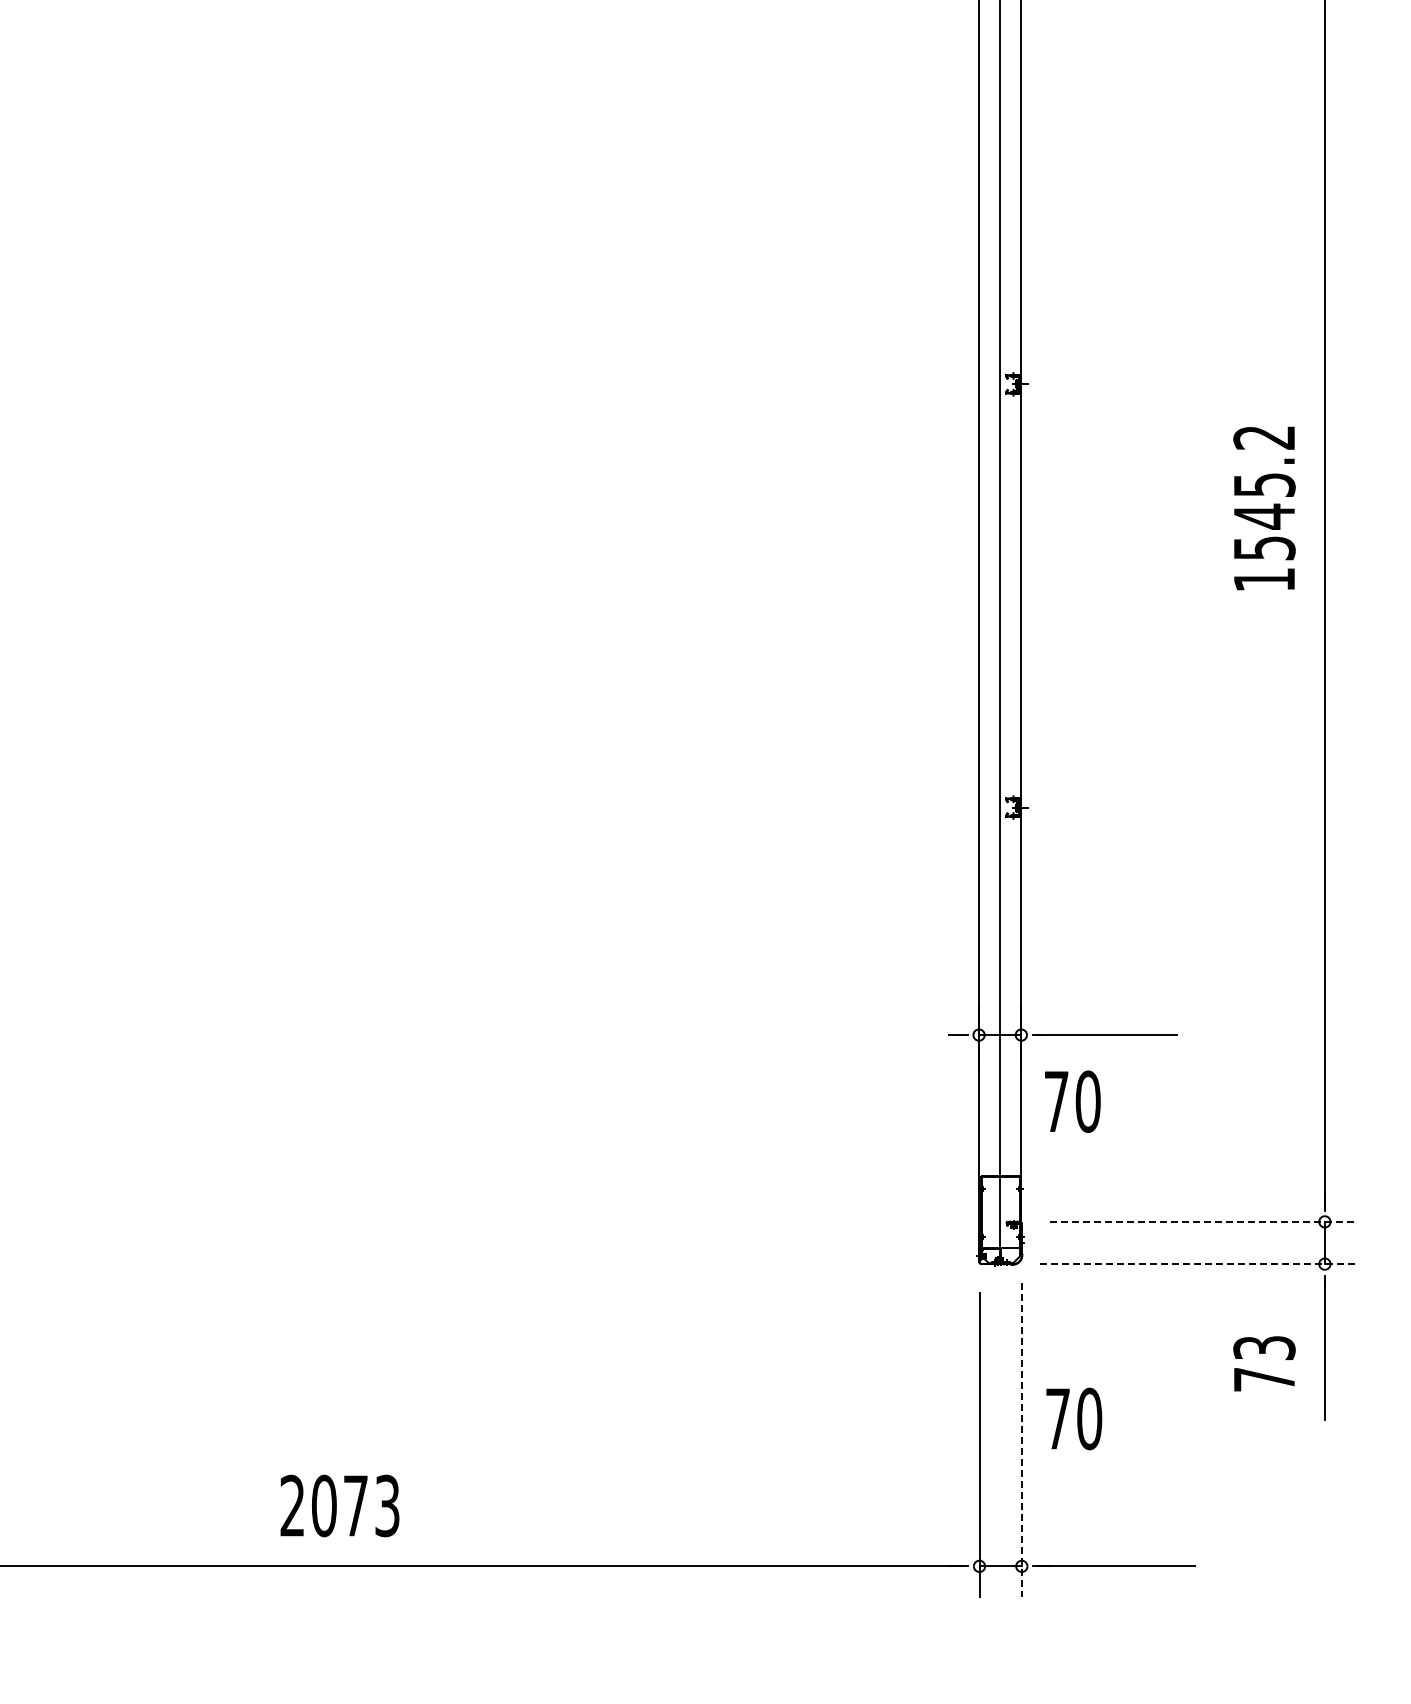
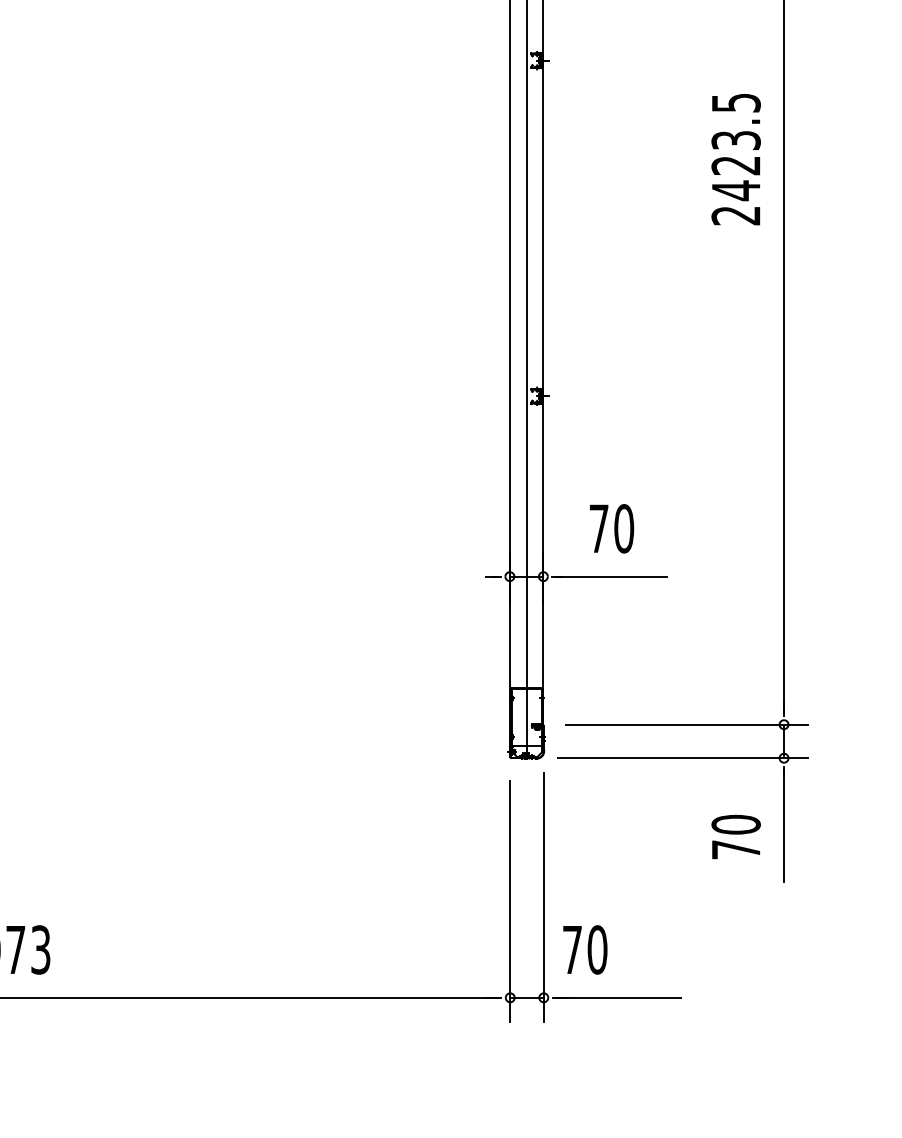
text: (1264, 508) -> (736, 159), 1545.2 -> 2423.5
text: (1072, 1101) -> (611, 528), moved
line: (1203, 1221) -> (687, 724), dashed -> solid
line: (1198, 1264) -> (683, 758), dashed -> solid
text: (1264, 1347) -> (736, 824), 73 -> 70
text: (1074, 1418) -> (585, 949), moved
line: (1021, 1440) -> (543, 898), dashed -> solid

